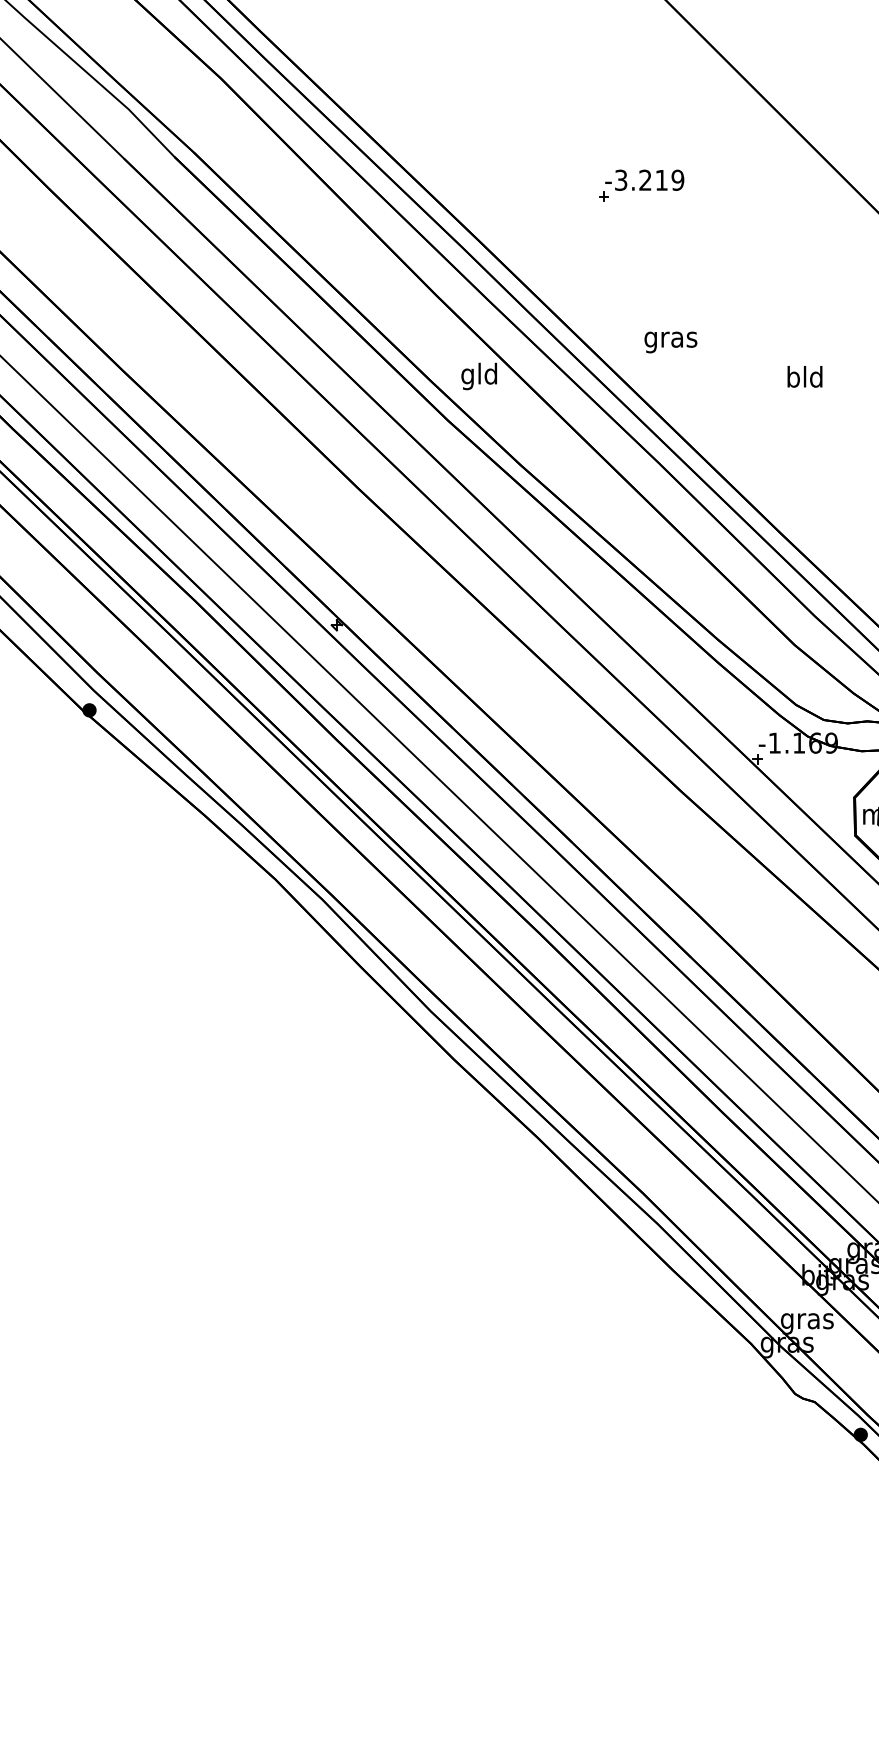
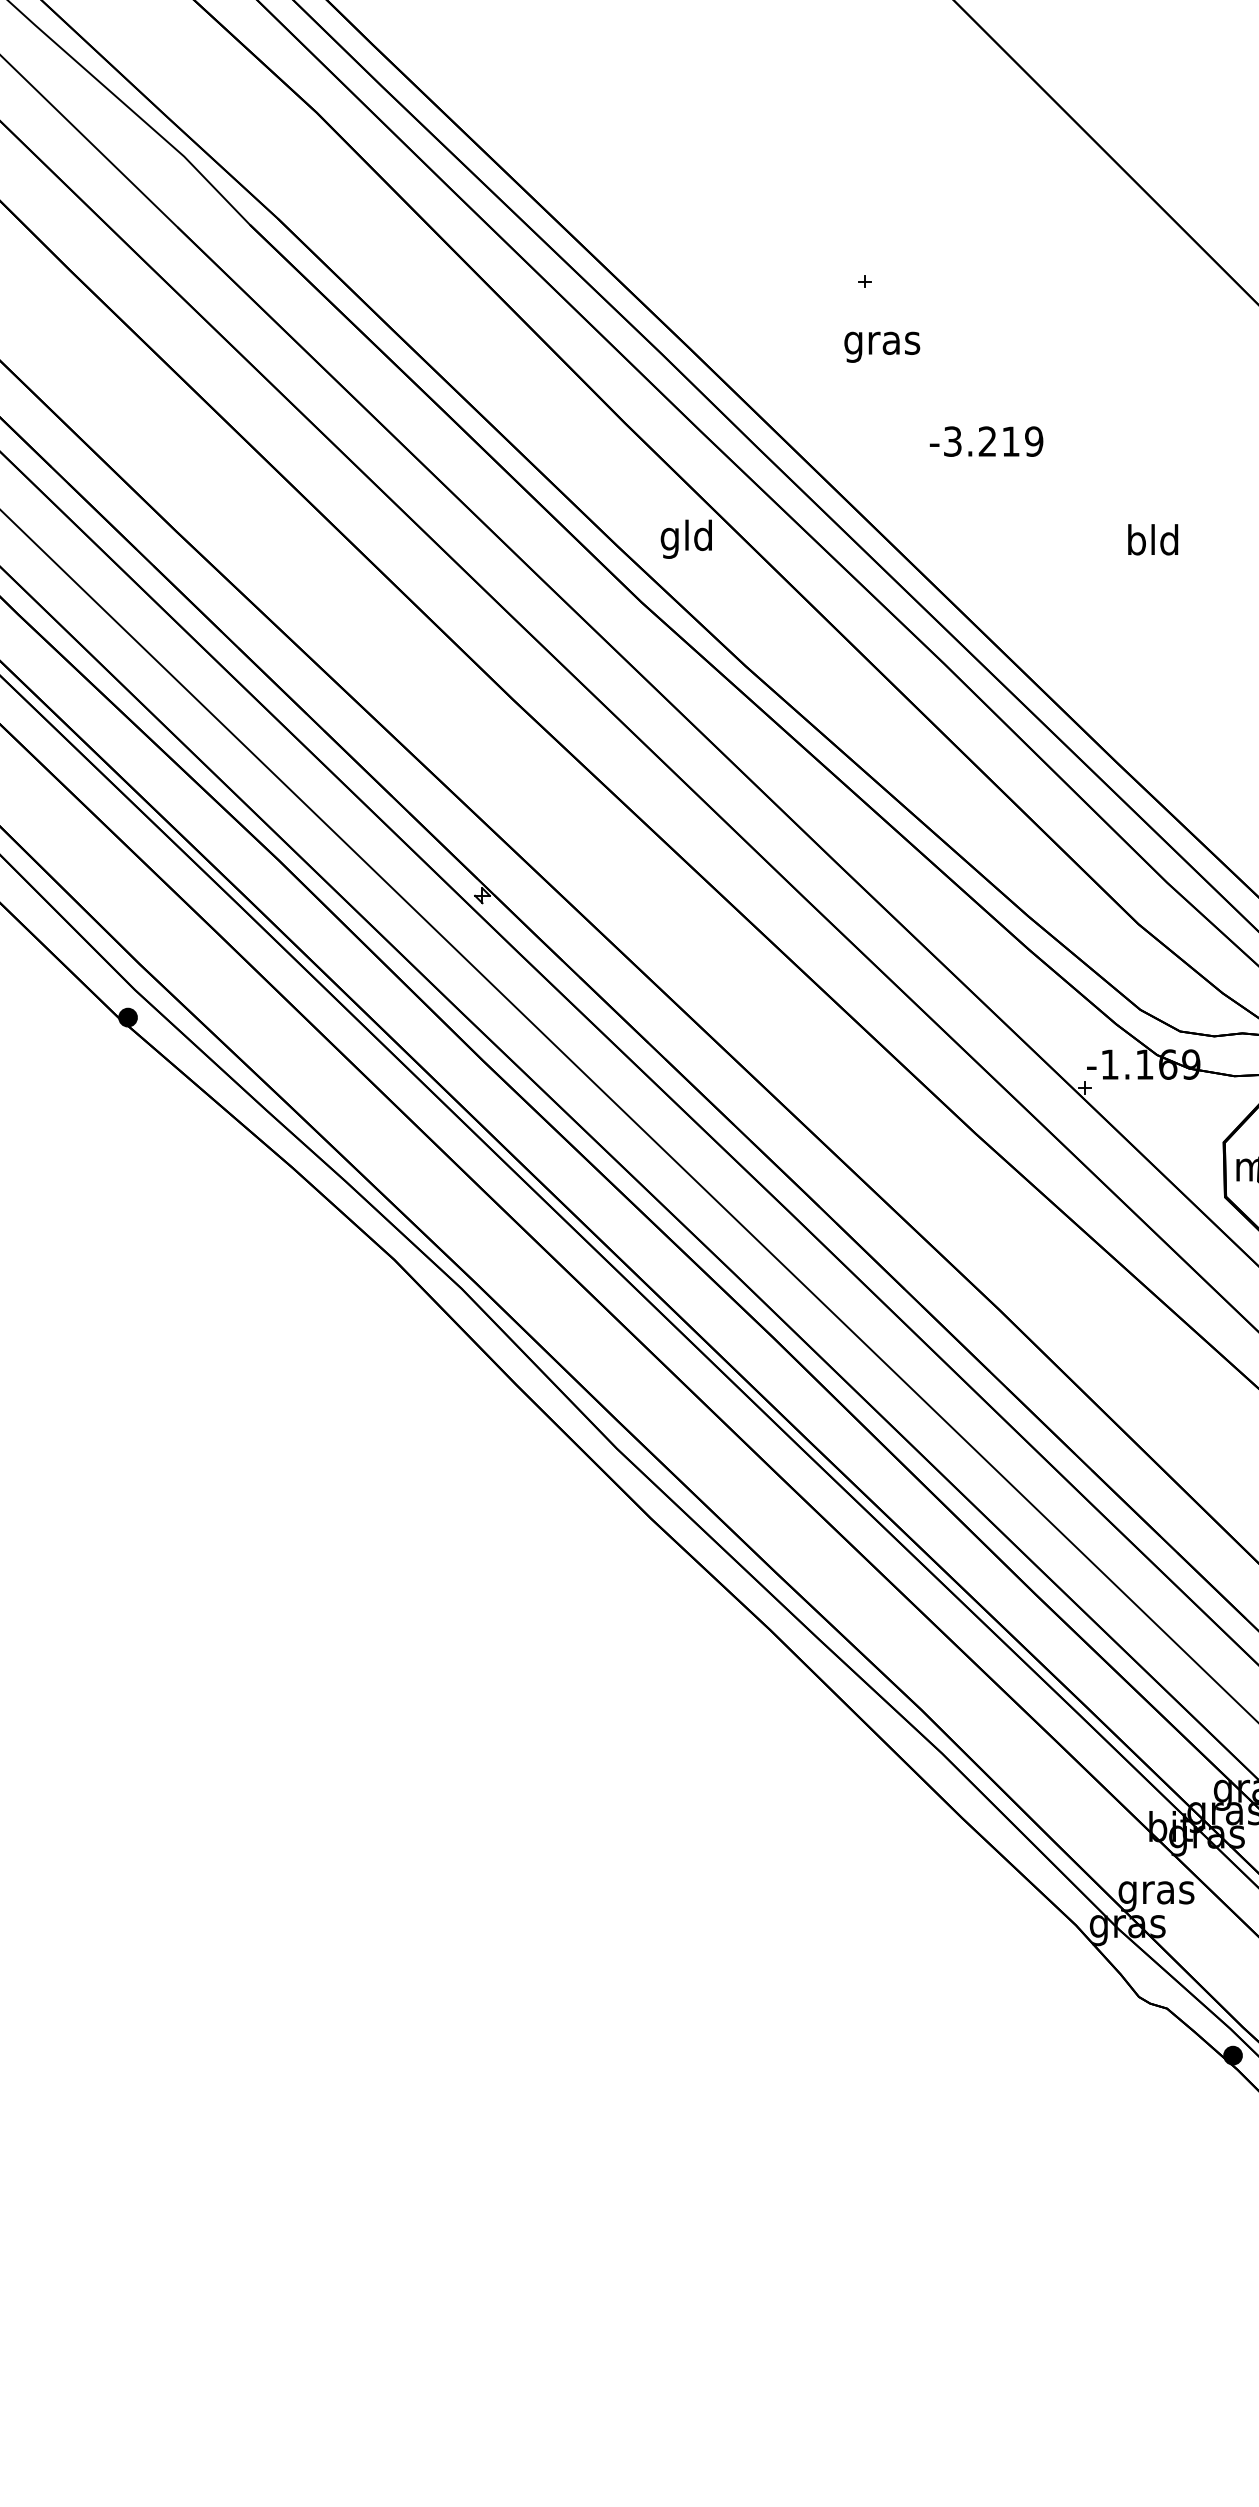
text: (644, 179) -> (986, 440), moved
text: (670, 342) -> (881, 347), moved

